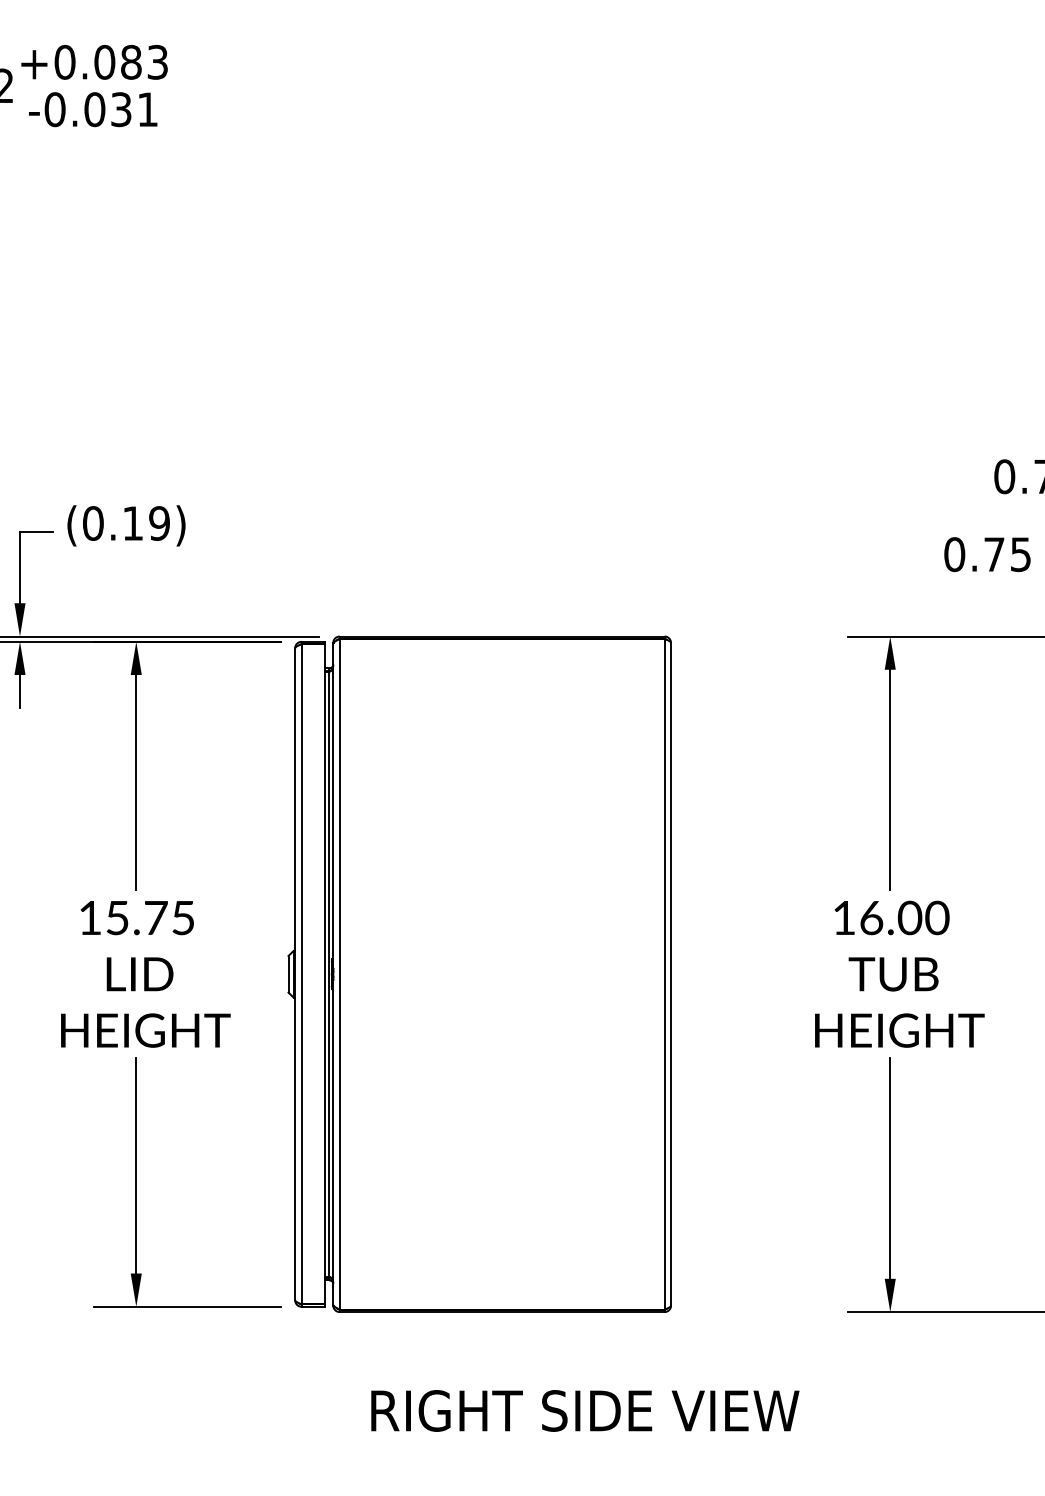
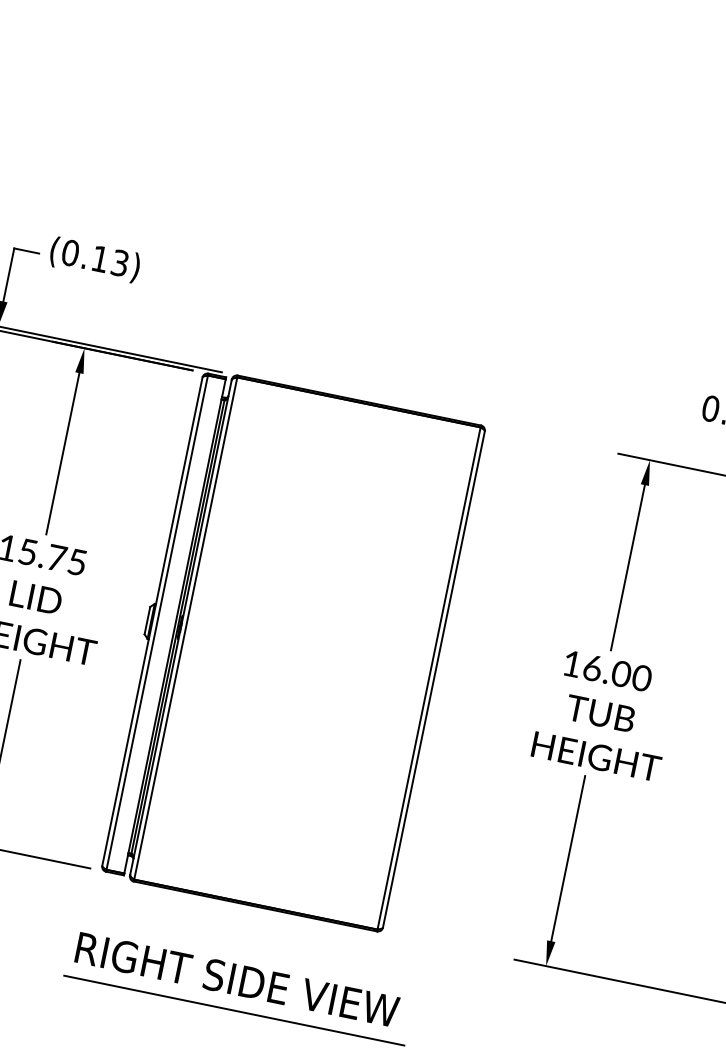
text: (159, 523) -> (120, 263), (0.19) -> (0.13)
text: (585, 1410) -> (237, 979), moved
line: (501, 1450) -> (233, 1010), added

